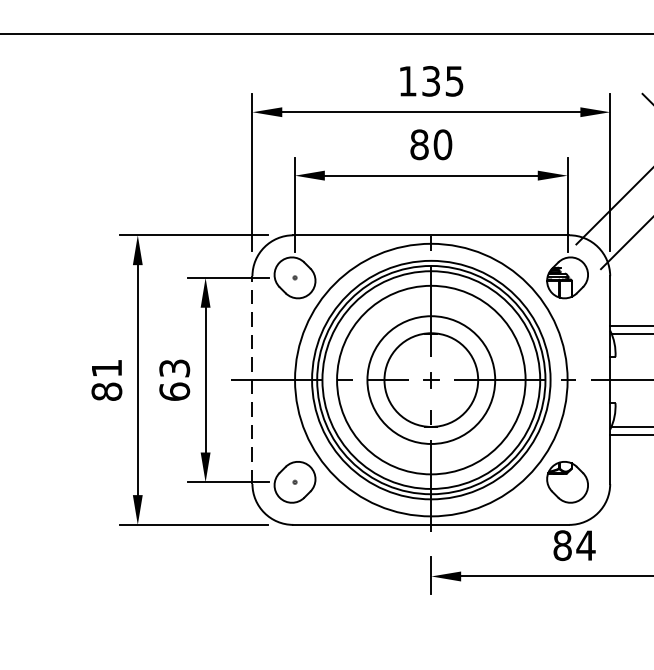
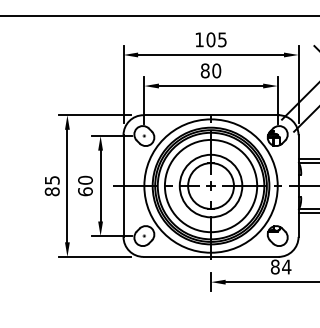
text: (430, 80) -> (210, 39), 135 -> 105
text: (174, 366) -> (85, 179), 63 -> 60
text: (107, 368) -> (52, 180), 81 -> 85
line: (252, 380) -> (123, 186), dashed -> solid

